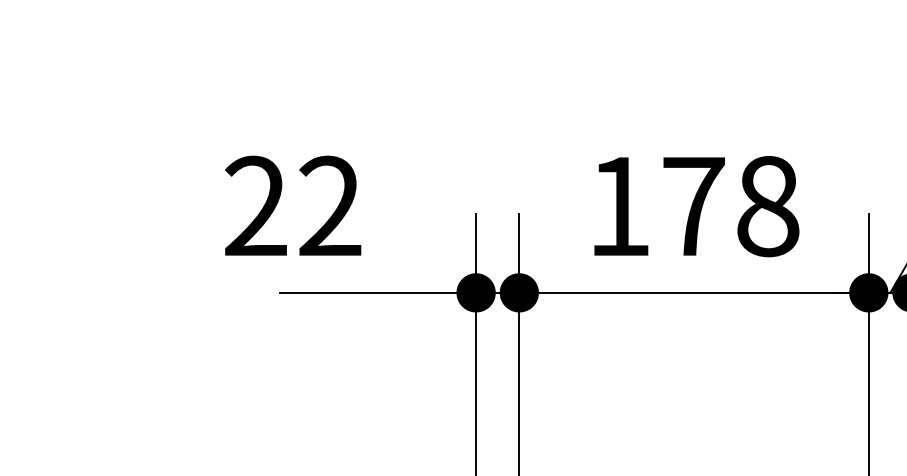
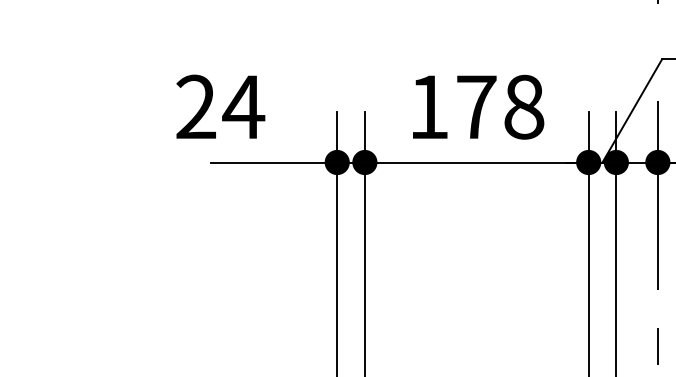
text: (329, 205) -> (243, 106), 22 -> 24

